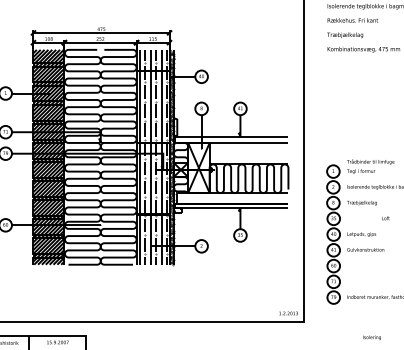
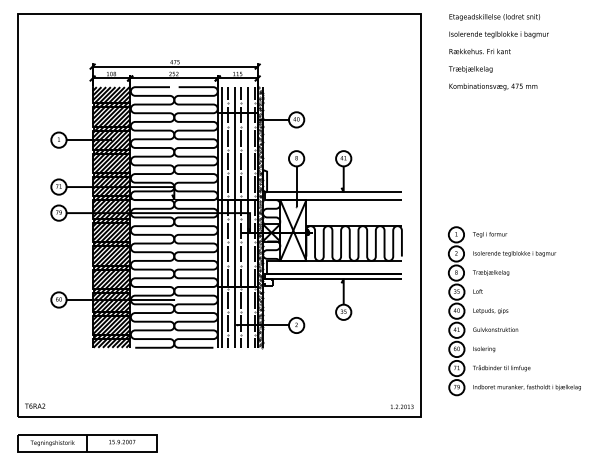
text: (370, 162) -> (501, 368), moved
text: (385, 218) -> (477, 291), moved
text: (372, 337) -> (484, 349), moved

